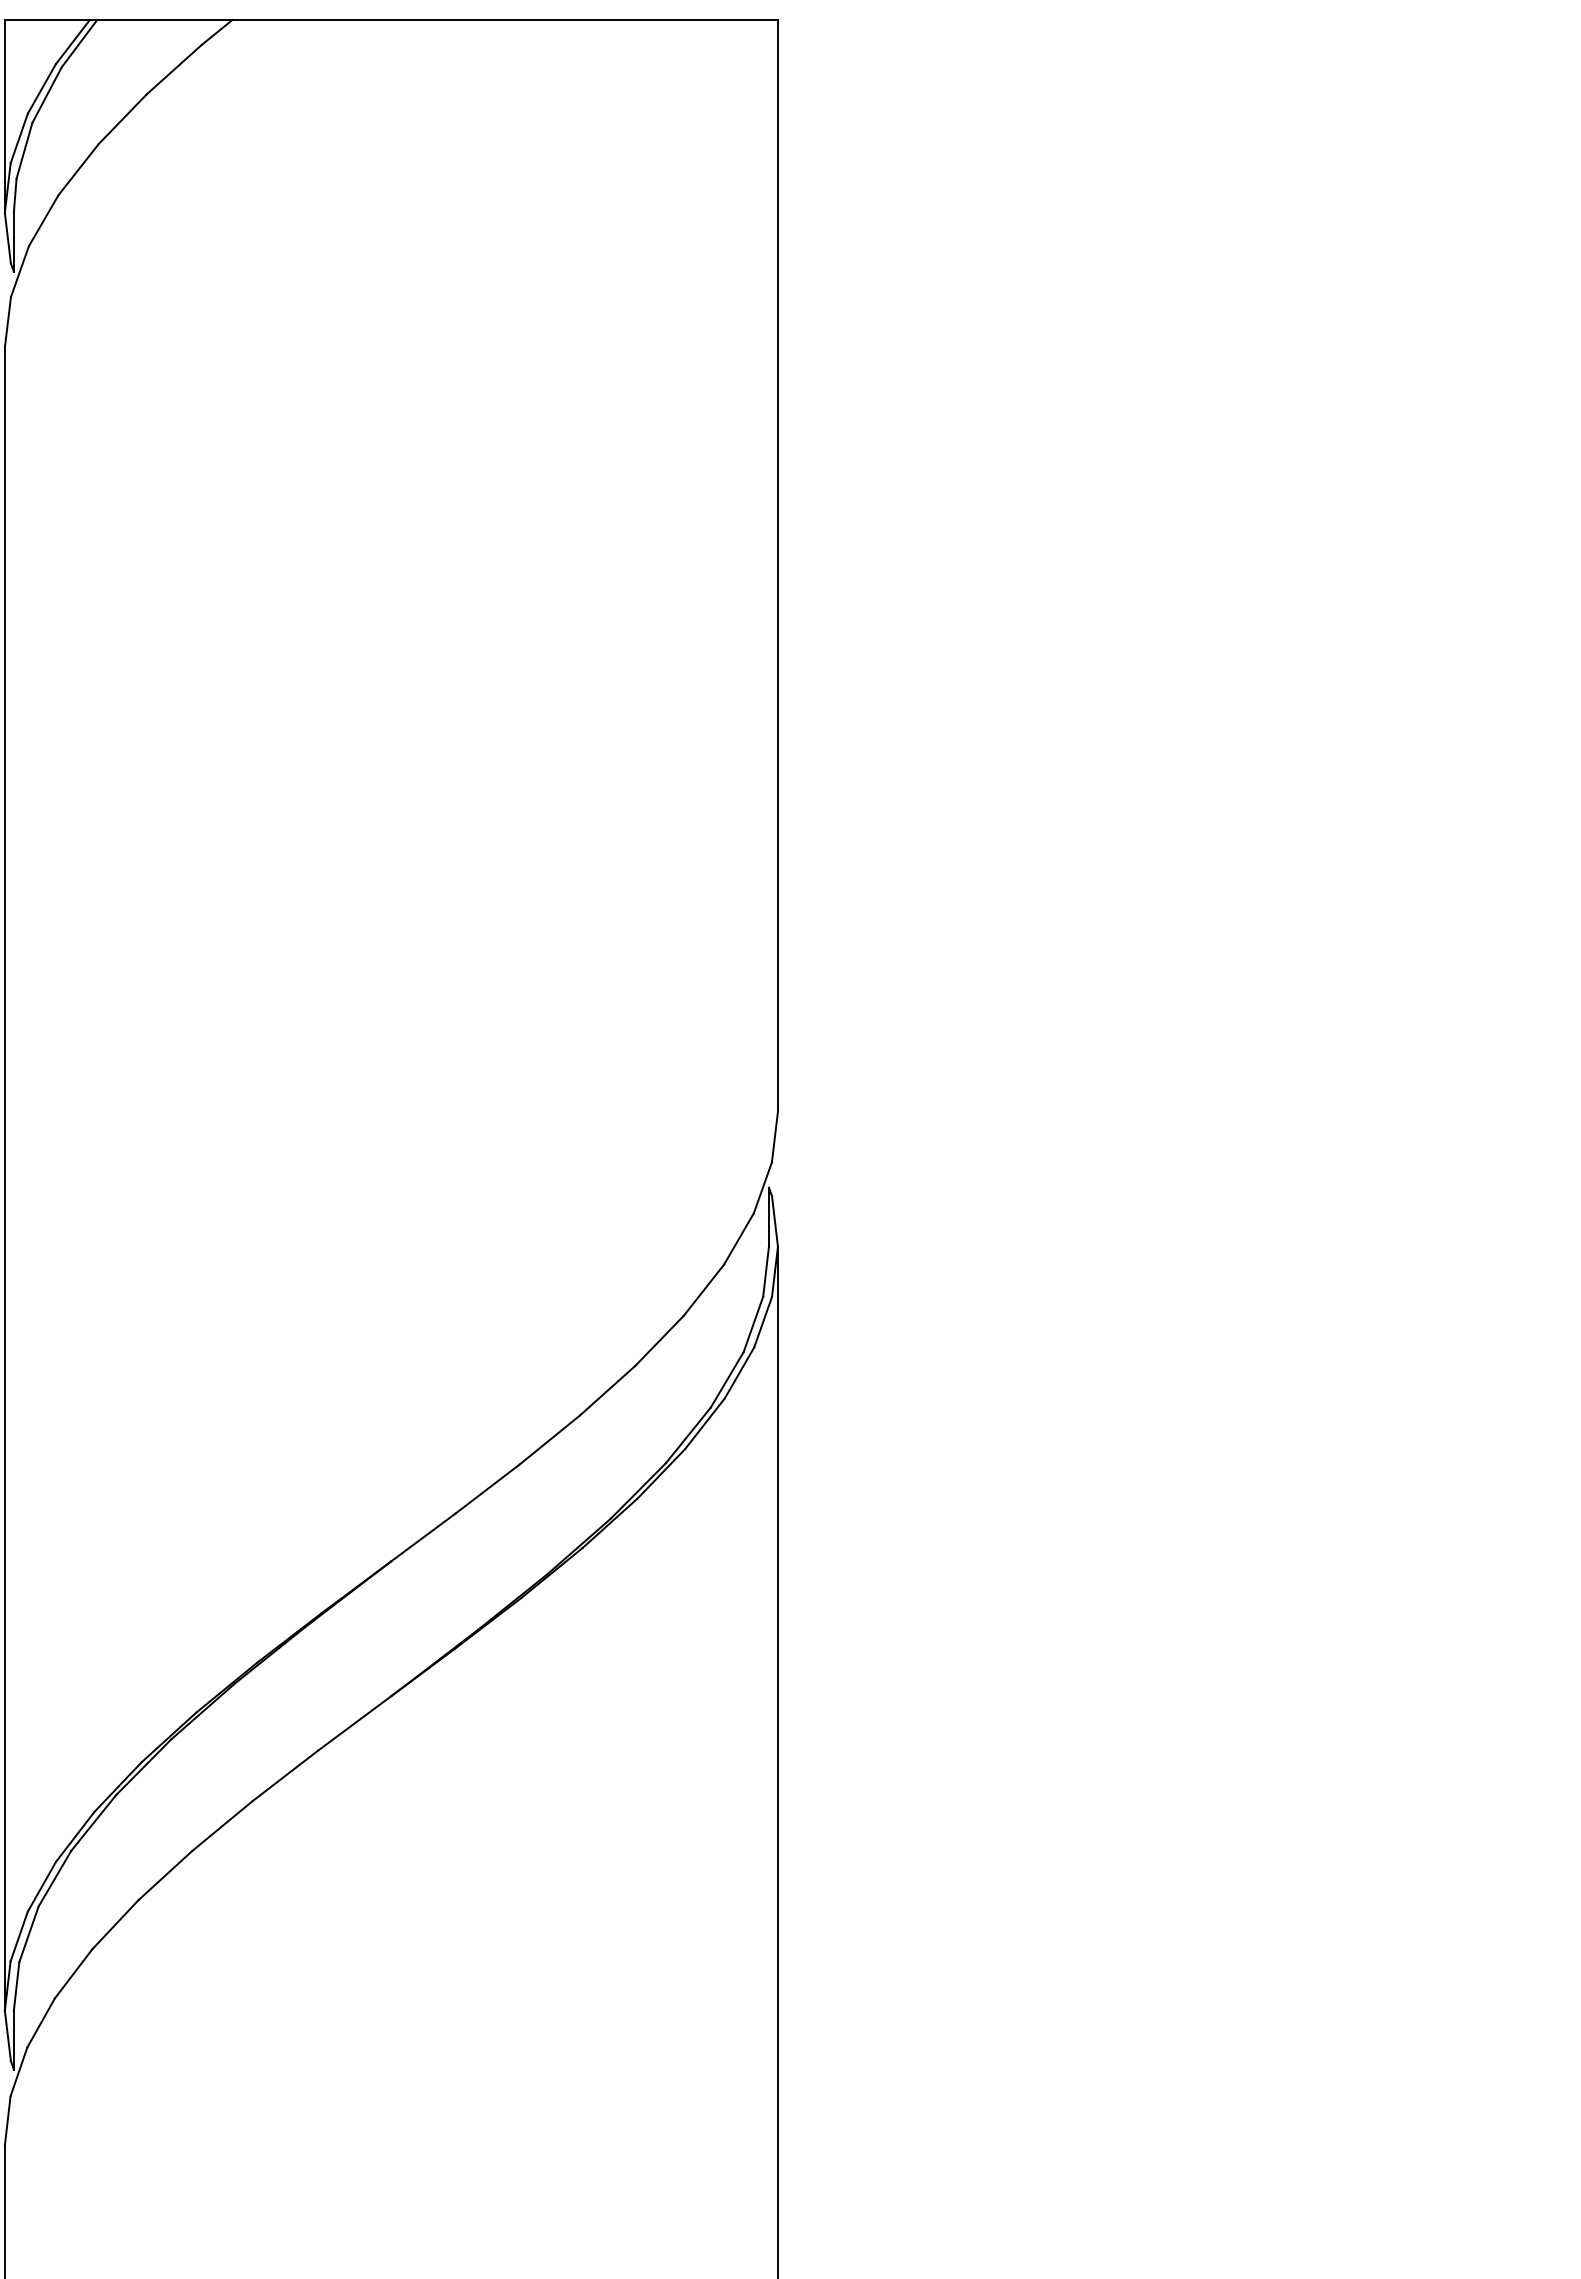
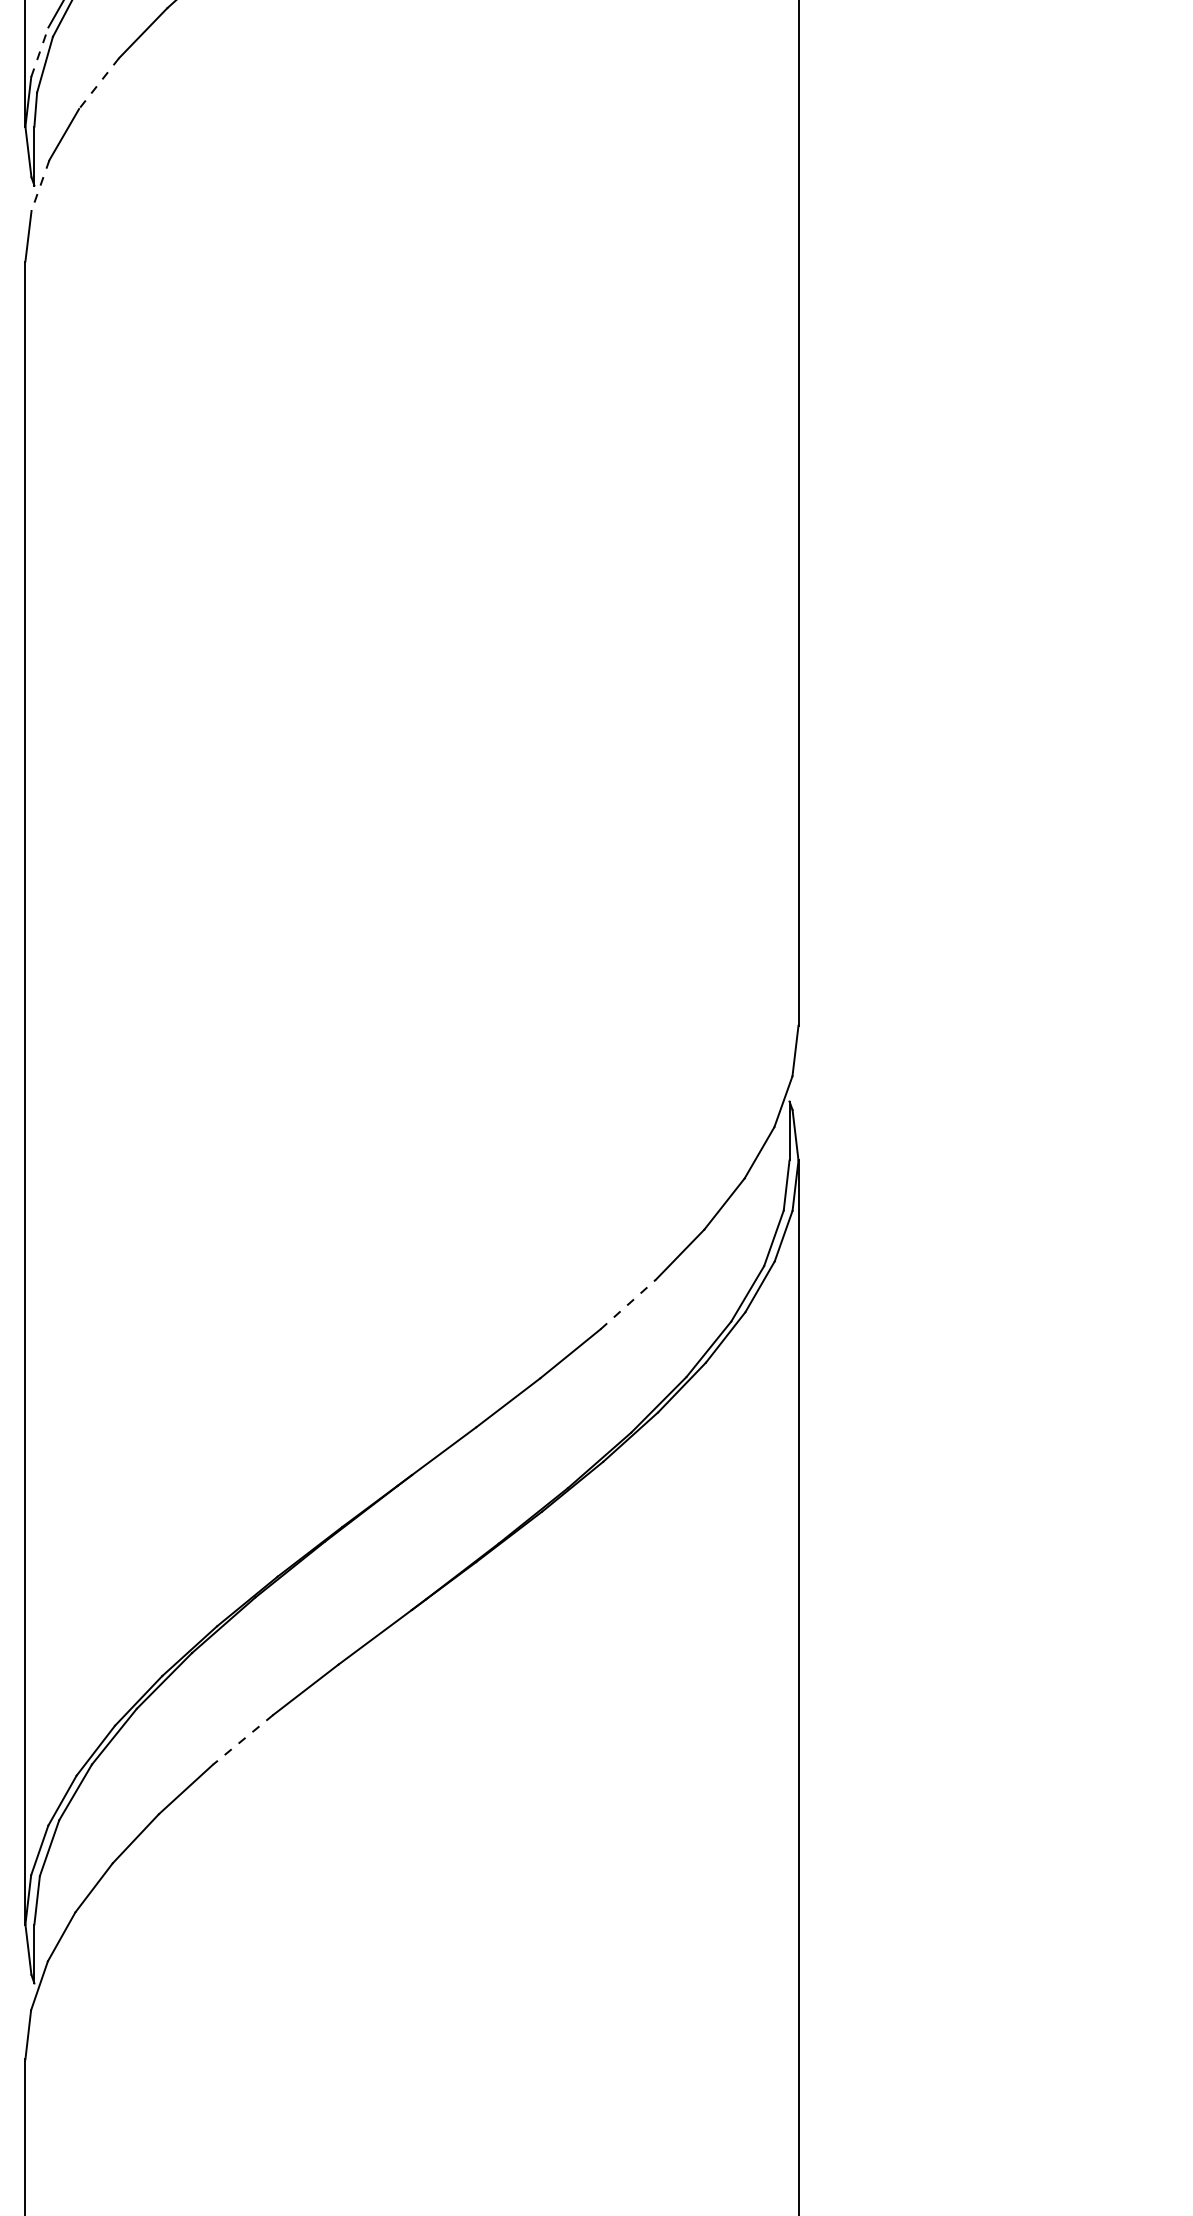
line: (19, 137) -> (40, 51), solid -> dashed
line: (78, 170) -> (99, 84), solid -> dashed
line: (19, 271) -> (40, 185), solid -> dashed
line: (607, 1390) -> (628, 1304), solid -> dashed
line: (222, 1826) -> (243, 1740), solid -> dashed

